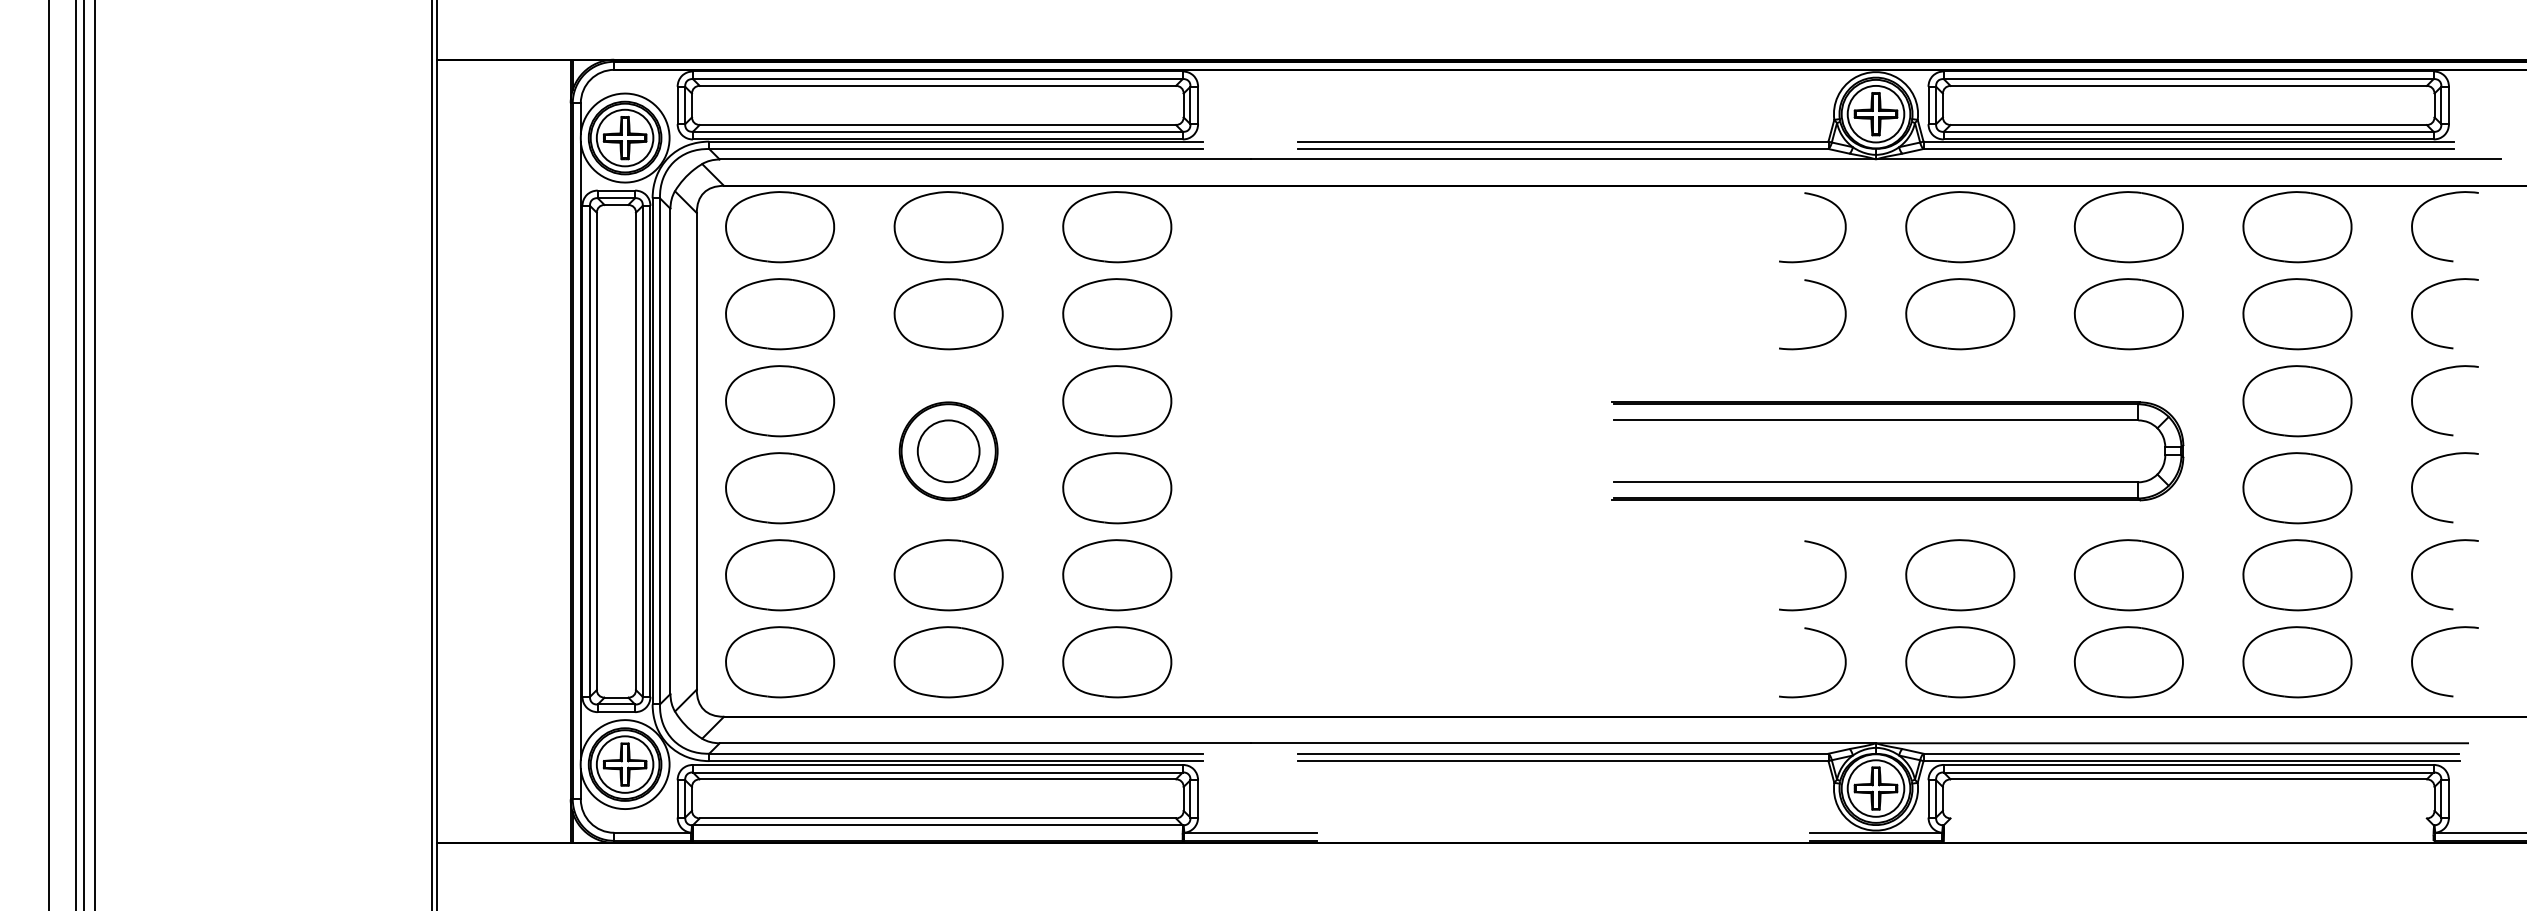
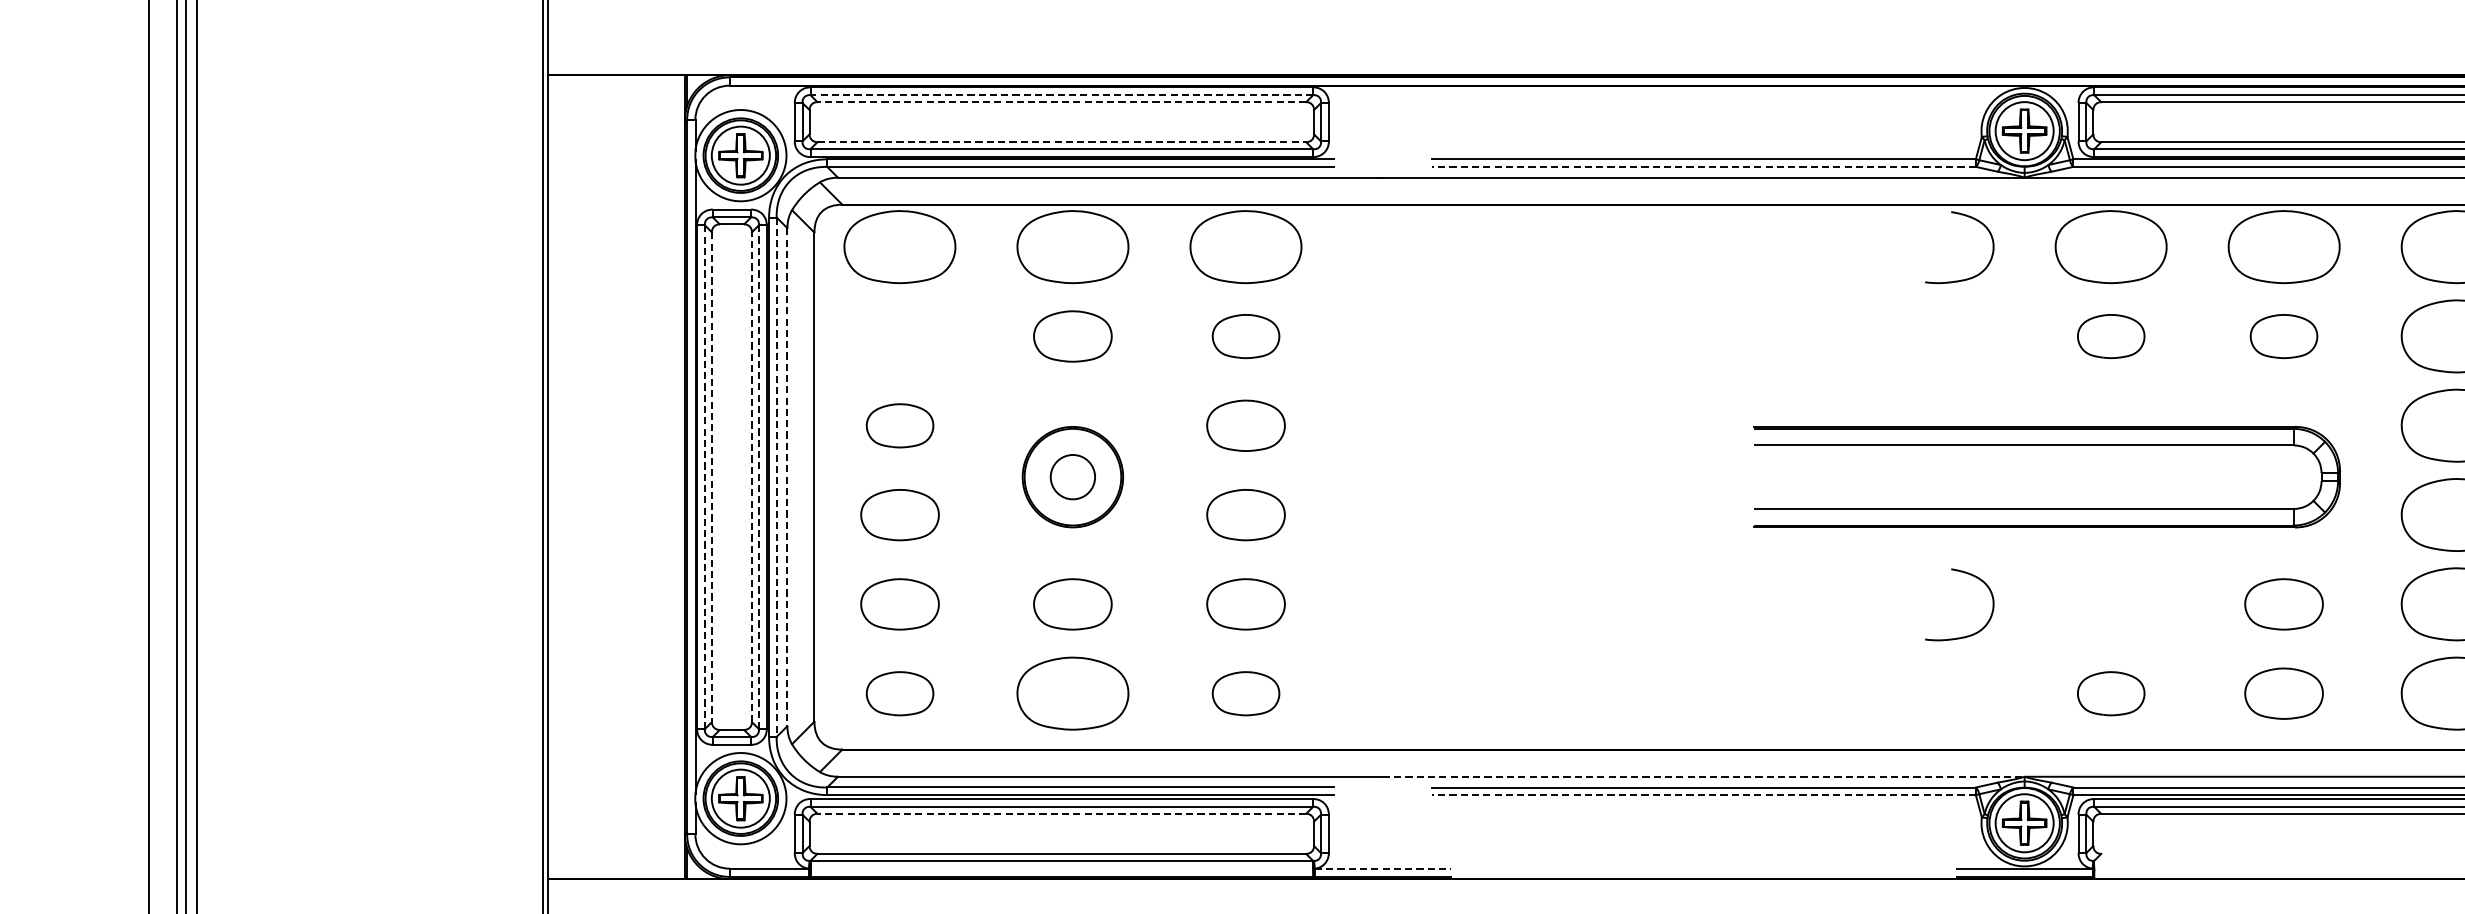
line: (937, 79) -> (1061, 95), solid -> dashed
line: (937, 85) -> (1061, 101), solid -> dashed
line: (938, 125) -> (1062, 142), solid -> dashed
line: (1562, 149) -> (1702, 167), solid -> dashed
curve: (1821, 285) -> (1968, 306), removed
part: (780, 314) -> (900, 336), removed
part: (948, 314) -> (1072, 336), size x0.7
part: (1117, 314) -> (1246, 336), size x0.6
part: (1960, 314) -> (2111, 336), size x0.6
part: (2128, 314) -> (2283, 336), size x0.6
part: (780, 401) -> (900, 426), size x0.6
part: (1117, 401) -> (1246, 426), size x0.7
line: (642, 450) -> (758, 476), solid -> dashed
line: (590, 451) -> (705, 477), solid -> dashed
line: (596, 451) -> (711, 477), solid -> dashed
line: (635, 451) -> (751, 477), solid -> dashed
line: (660, 451) -> (777, 477), solid -> dashed
line: (670, 451) -> (787, 477), solid -> dashed
circle: (948, 451) -> (1072, 477), size x0.7
part: (780, 488) -> (900, 515), size x0.7
part: (1117, 488) -> (1246, 515), size x0.7
part: (780, 575) -> (900, 604), size x0.7
part: (948, 575) -> (1072, 604), size x0.7
part: (1117, 575) -> (1246, 604), size x0.7
part: (1960, 575) -> (2111, 604), removed
part: (2128, 575) -> (2283, 604), size x0.7
curve: (1823, 634) -> (1970, 665), removed
part: (780, 662) -> (900, 693), size x0.6
part: (1117, 662) -> (1246, 693), size x0.6
part: (1960, 662) -> (2111, 693), size x0.6
part: (2128, 662) -> (2283, 693), size x0.7
line: (1563, 743) -> (1703, 777), solid -> dashed
line: (1562, 761) -> (1702, 795), solid -> dashed
line: (937, 779) -> (1061, 813), solid -> dashed
line: (1251, 832) -> (1383, 868), solid -> dashed

